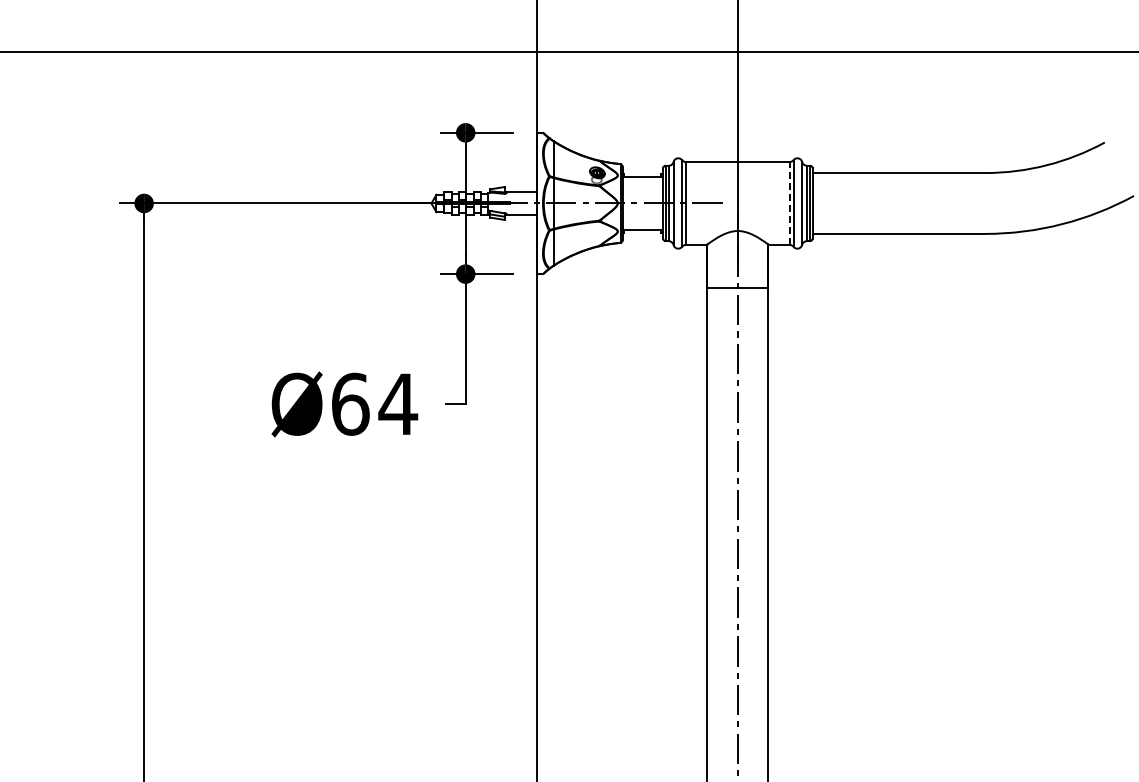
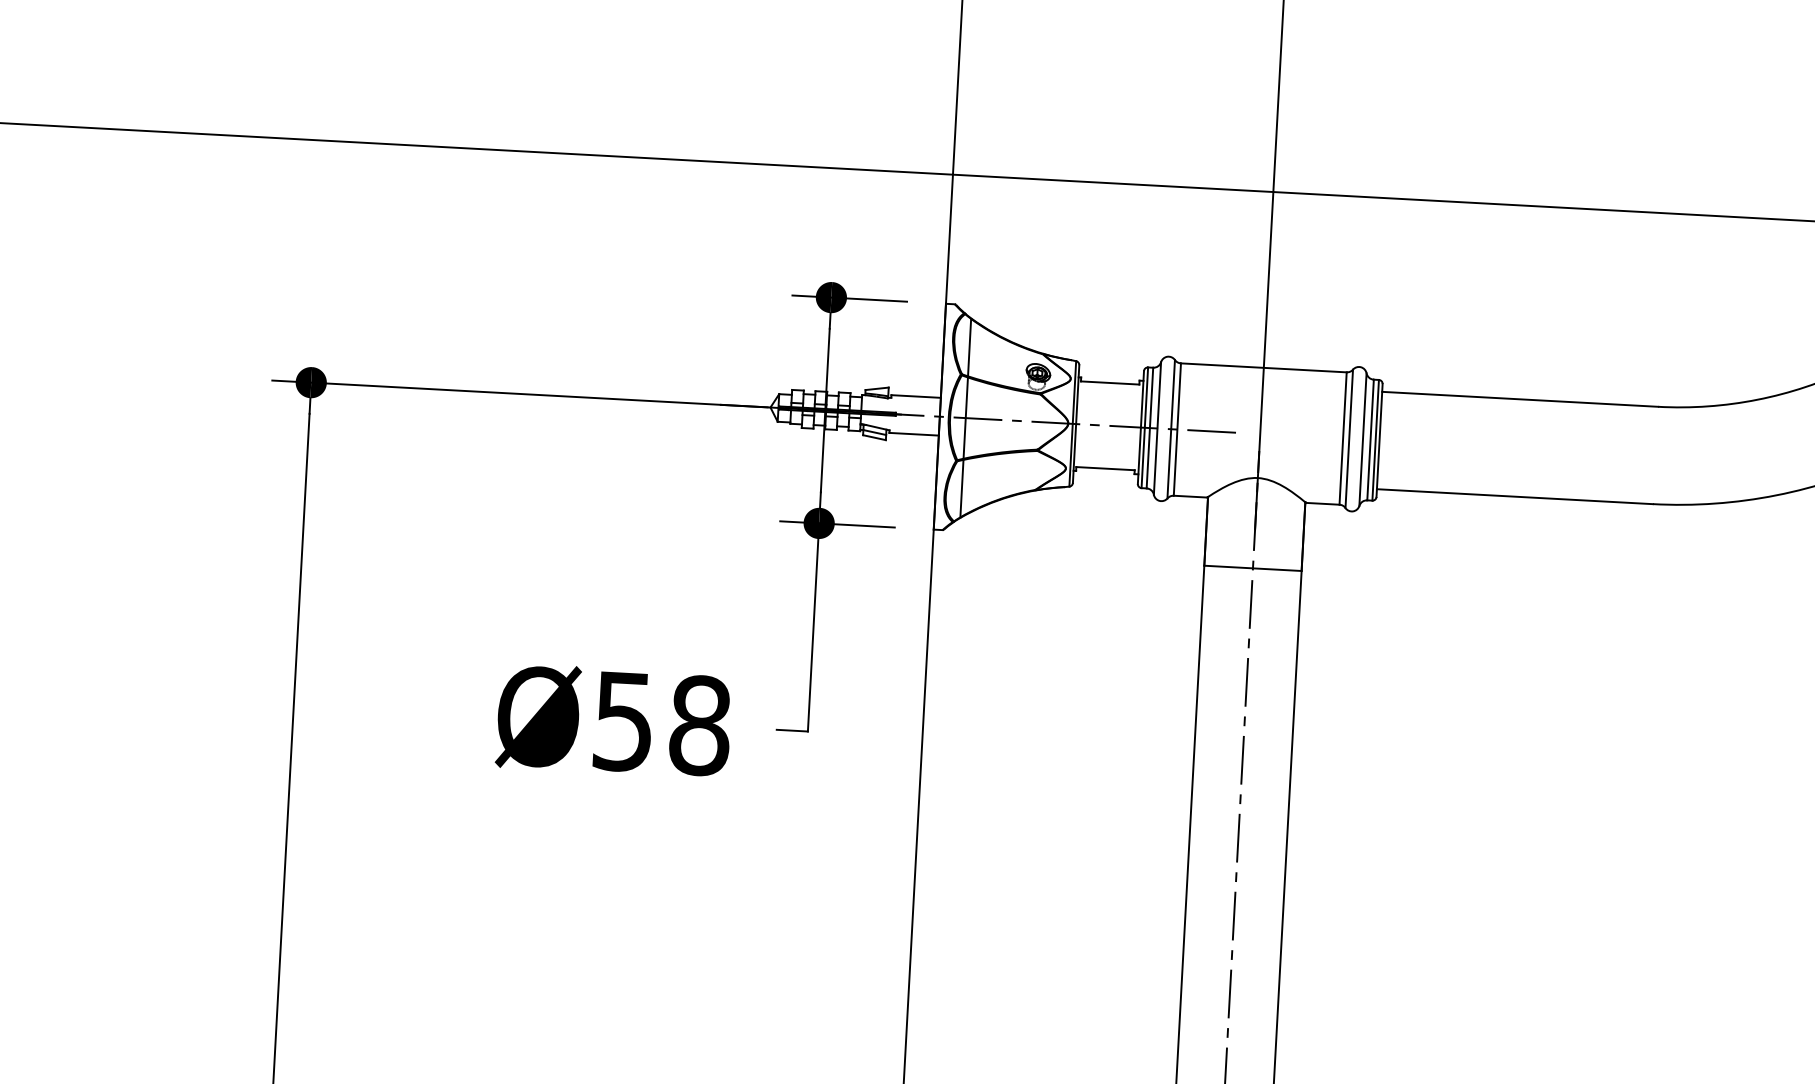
line: (789, 202) -> (1342, 436), dashed -> solid
text: (375, 403) -> (663, 722), Ø64 -> Ø58

